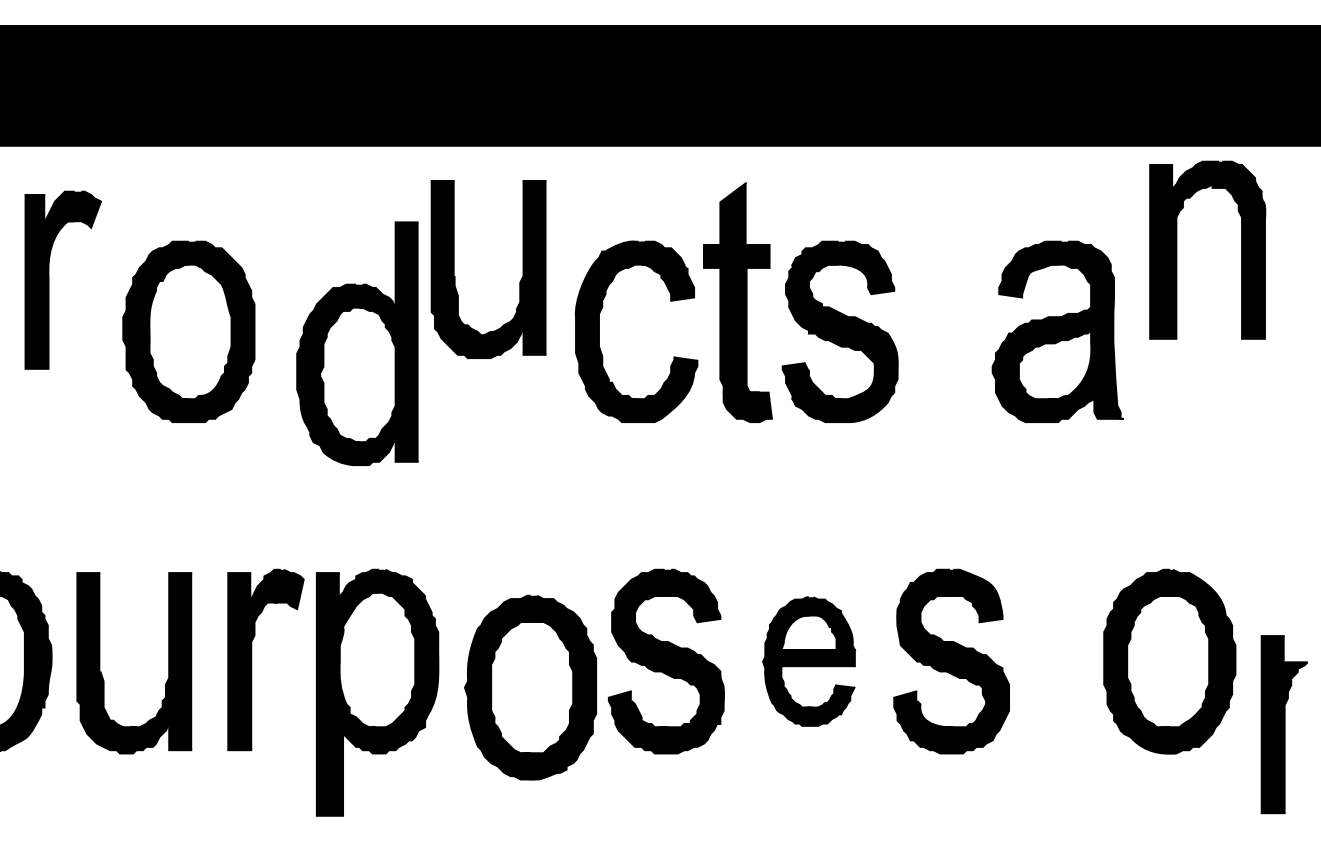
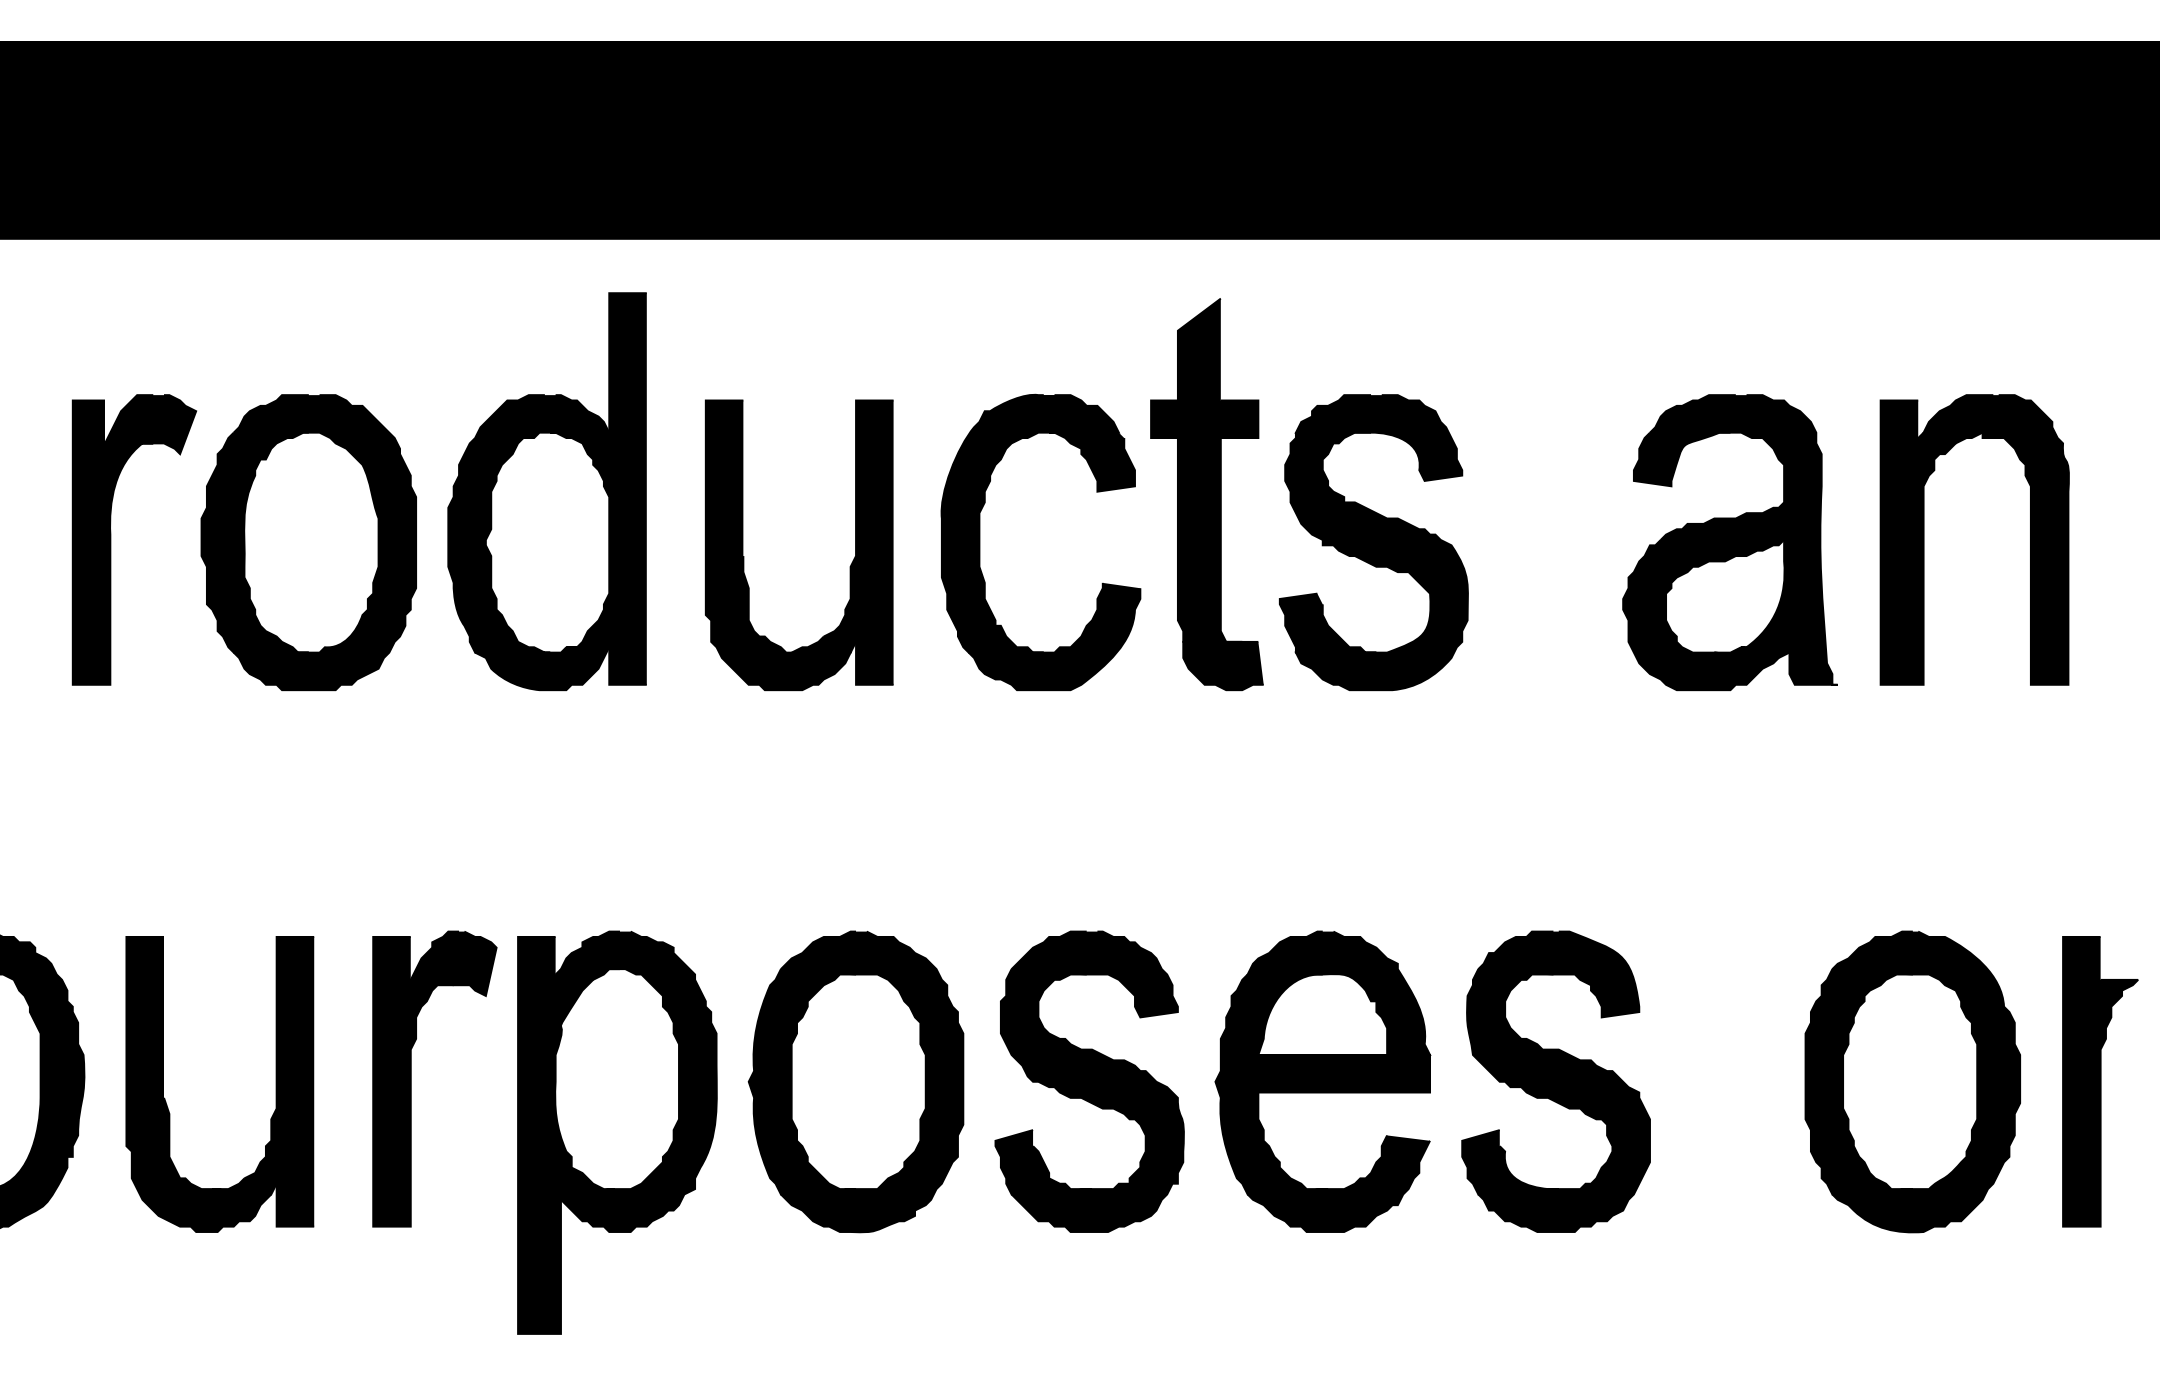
part: (1177, 249) -> (1925, 538), moved
part: (49, 279) -> (111, 538), moved
part: (519, 281) -> (849, 564), moved
part: (357, 343) -> (546, 491), moved
part: (808, 661) -> (1322, 1081), size x1.43
part: (530, 687) -> (855, 1081), moved
part: (1284, 724) -> (2100, 1081), moved

